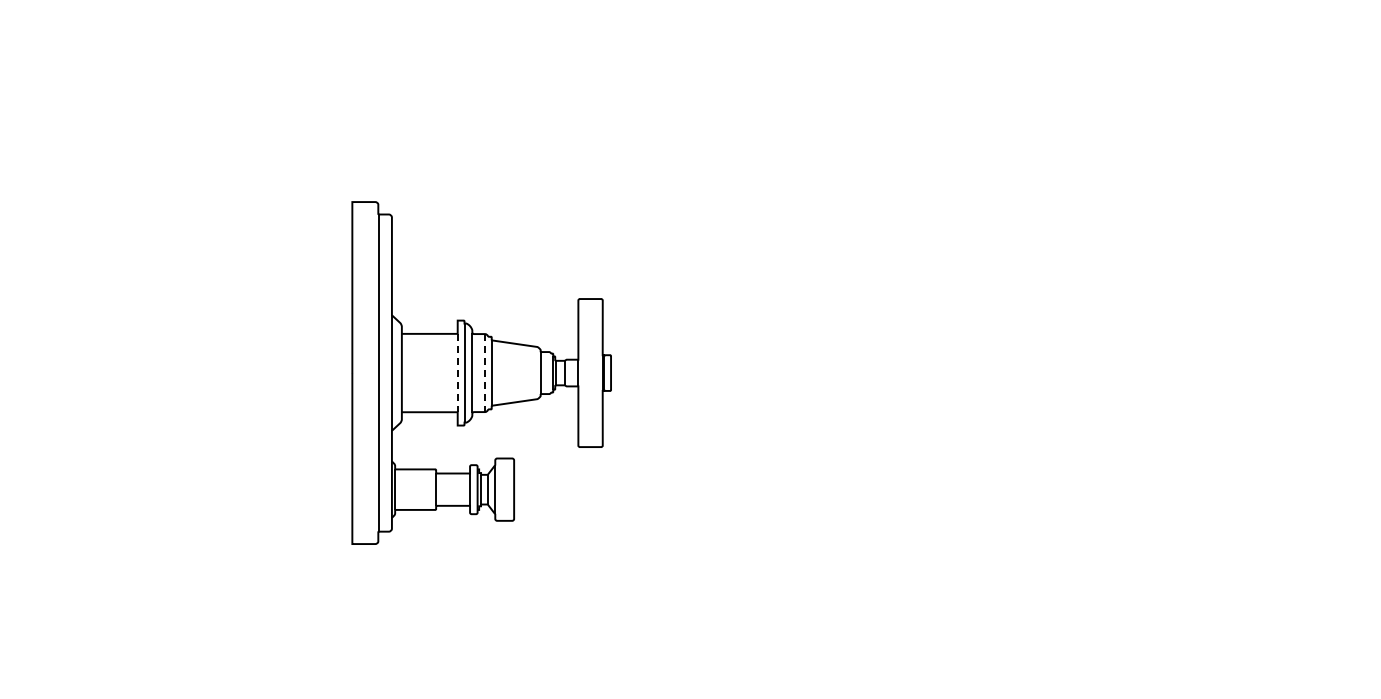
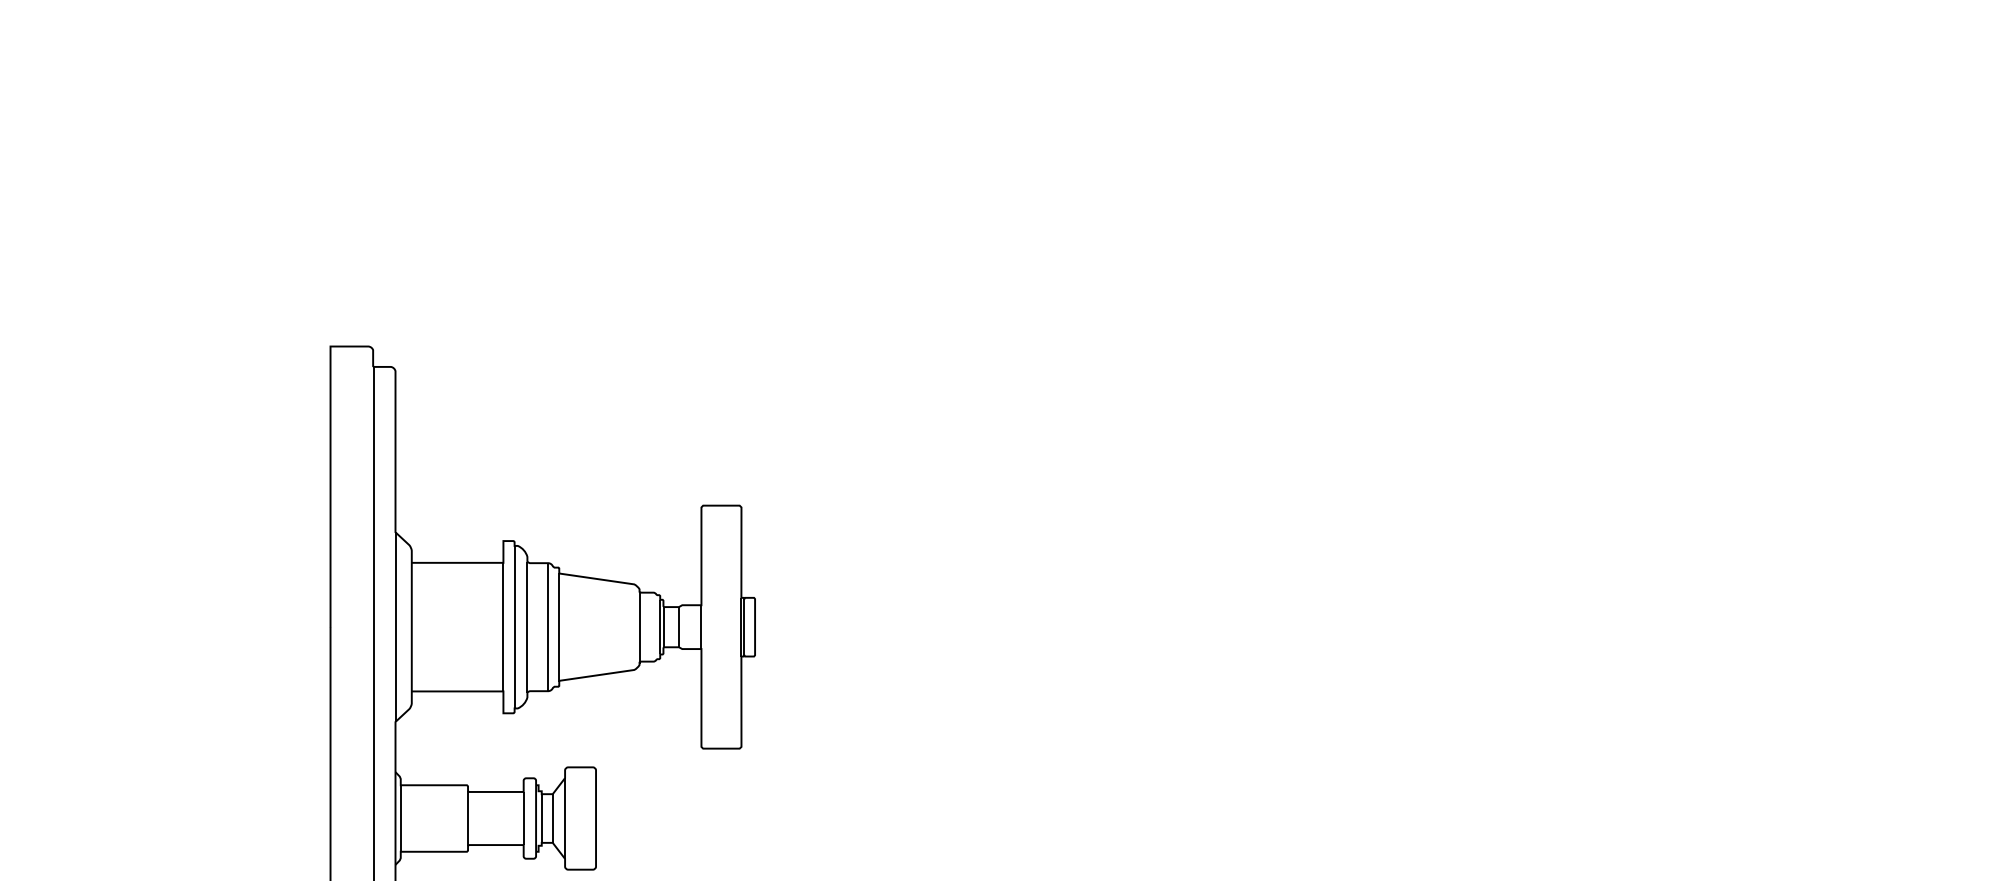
line: (457, 373) -> (503, 627), dashed -> solid
line: (485, 373) -> (549, 627), dashed -> solid

